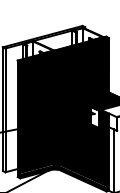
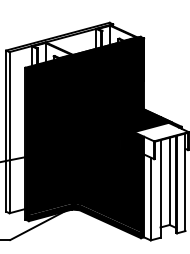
fill: (94, 117) -> (125, 141), added

